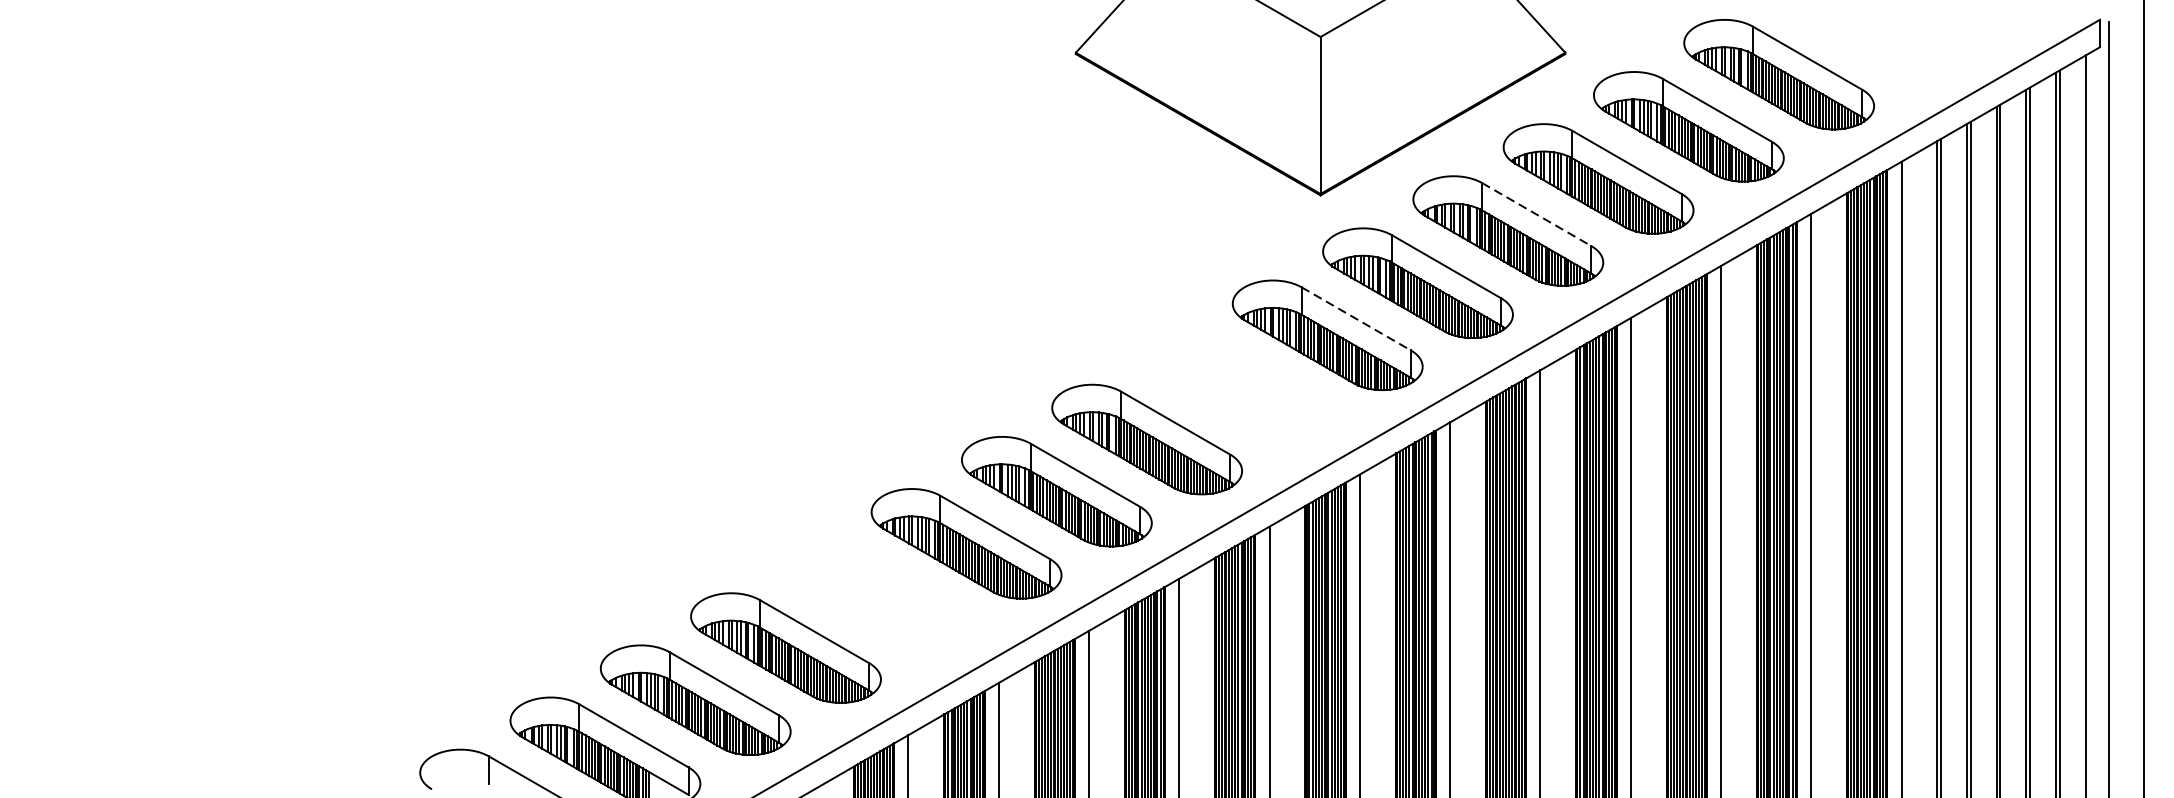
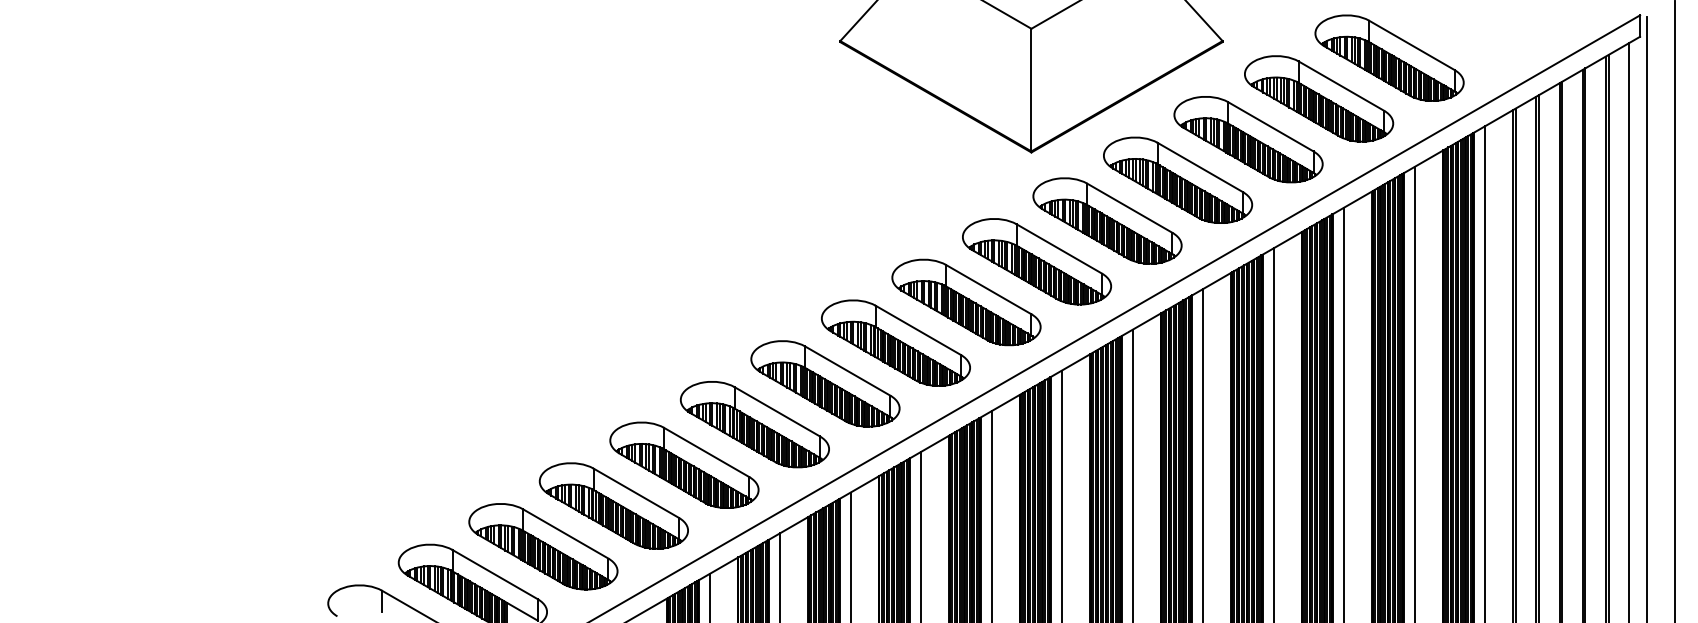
line: (1537, 214) -> (1200, 167), dashed -> solid
line: (1356, 319) -> (1059, 249), dashed -> solid
part: (1237, 387) -> (966, 302), added
part: (876, 594) -> (684, 464), added

